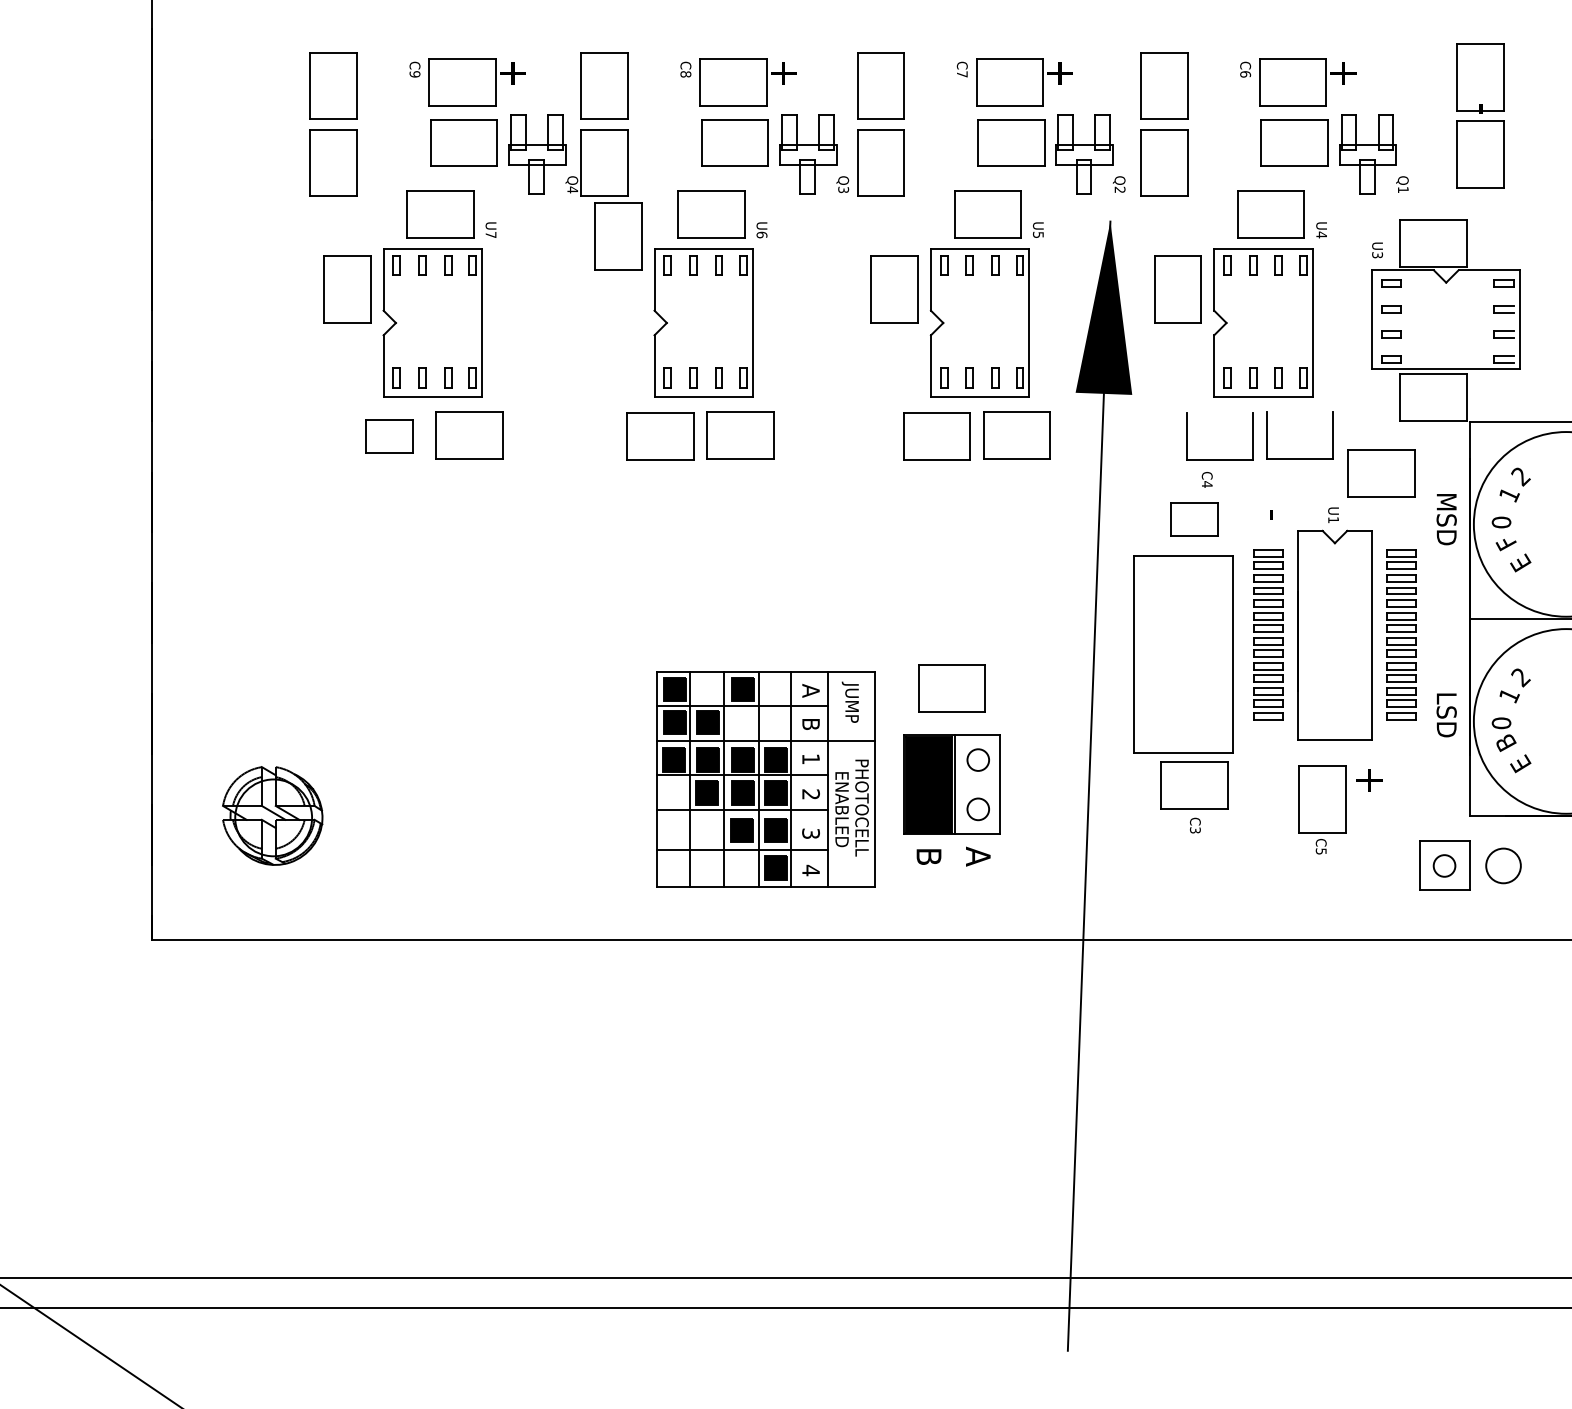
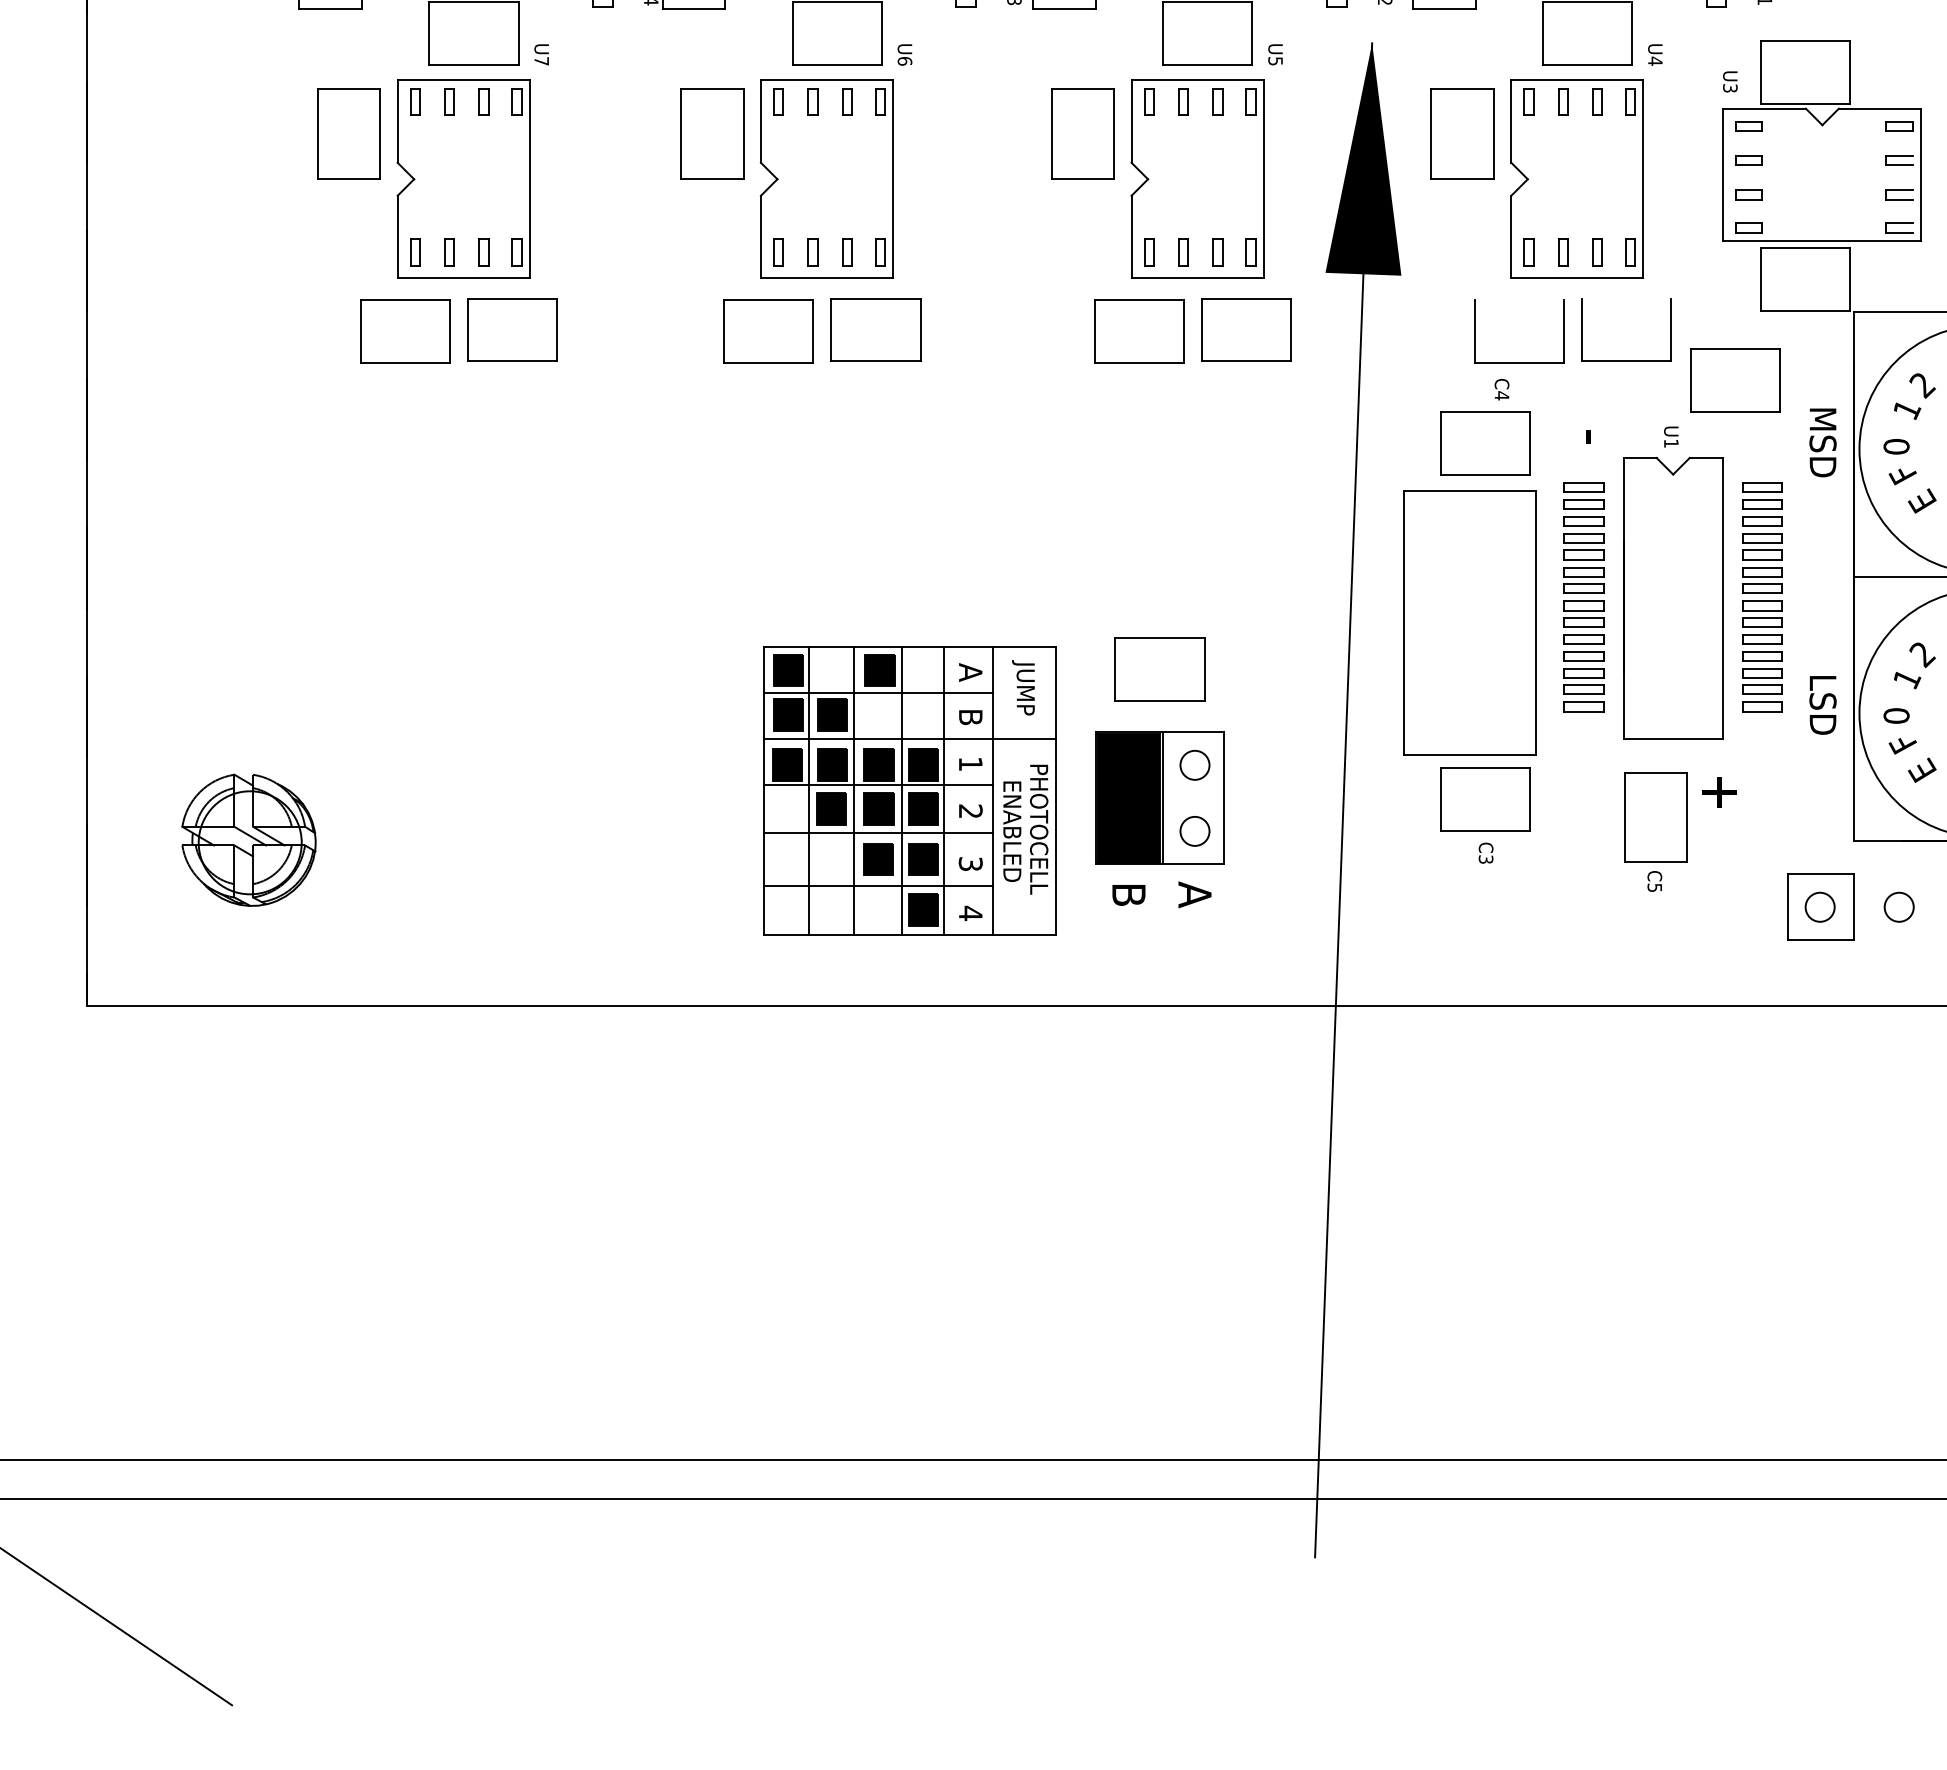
part: (618, 236) -> (712, 134), moved
part: (389, 436) -> (405, 331), size x1.43
part: (1194, 519) -> (1484, 442), size x1.43
text: (1505, 739) -> (1901, 737), B -> F
circle: (1503, 865) -> (1899, 906), size x0.62

